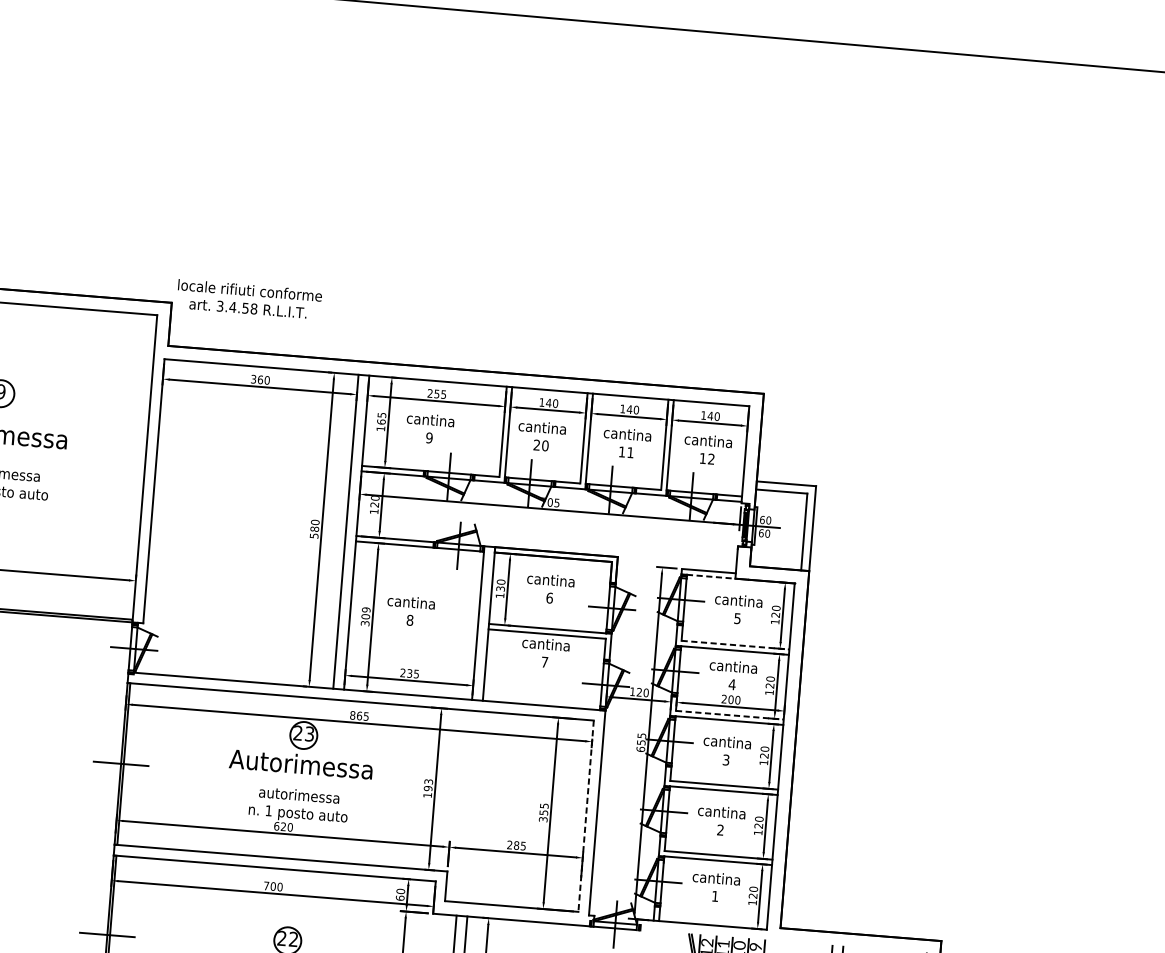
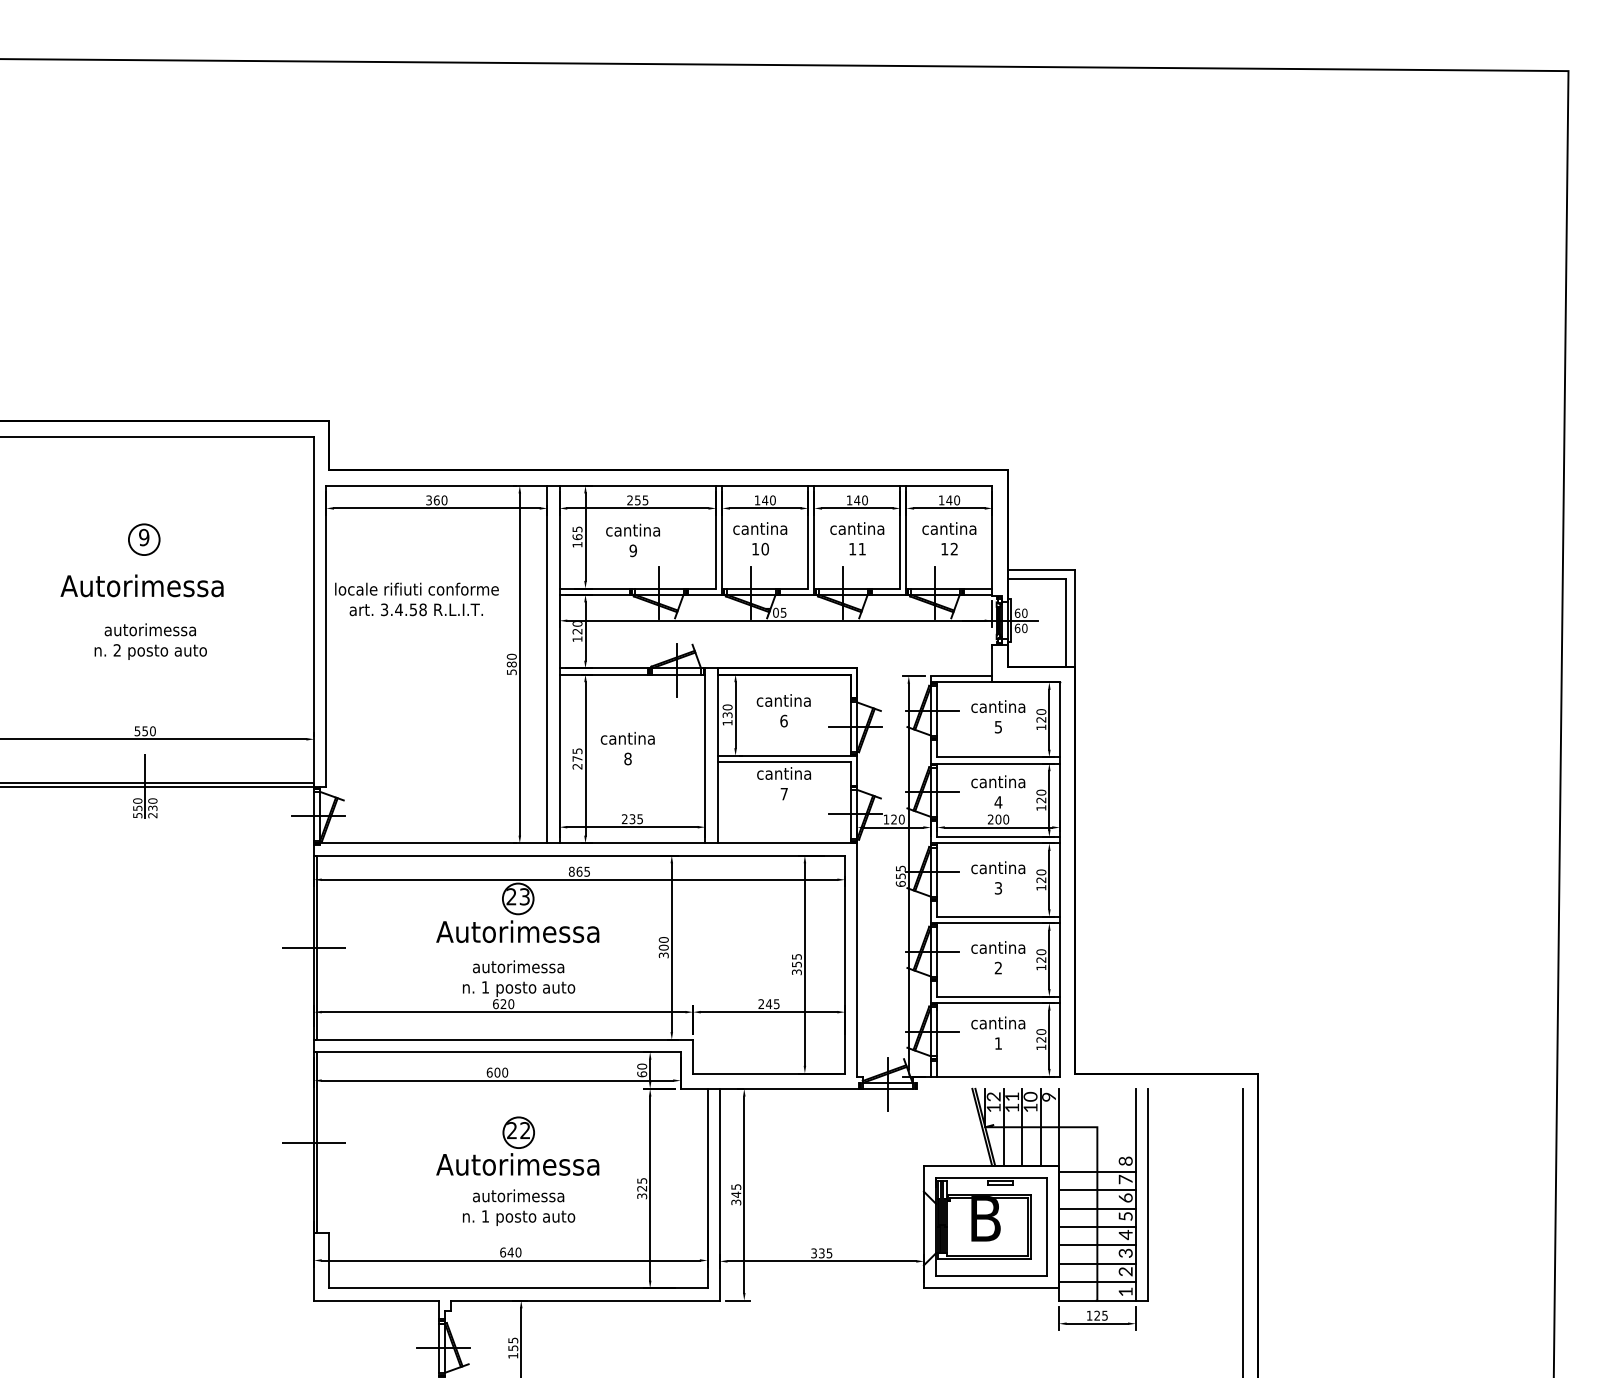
text: (249, 299) -> (416, 599), moved
text: (536, 444) -> (755, 548), 20 -> 10
line: (710, 576) -> (964, 682), dashed -> solid
text: (365, 616) -> (577, 758), 309 -> 275
line: (736, 645) -> (999, 757), dashed -> solid
line: (730, 715) -> (999, 837), dashed -> solid
text: (427, 788) -> (663, 947), 193 -> 300
line: (586, 816) -> (845, 964), dashed -> solid
text: (516, 845) -> (768, 1004), 285 -> 245
text: (266, 885) -> (489, 1072), 700 -> 600

